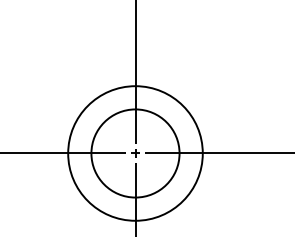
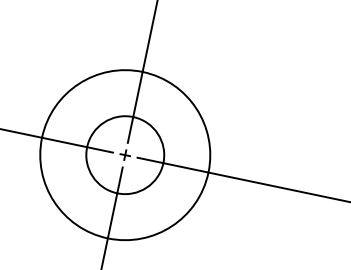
circle: (135, 153) -> (125, 155), size x0.7

